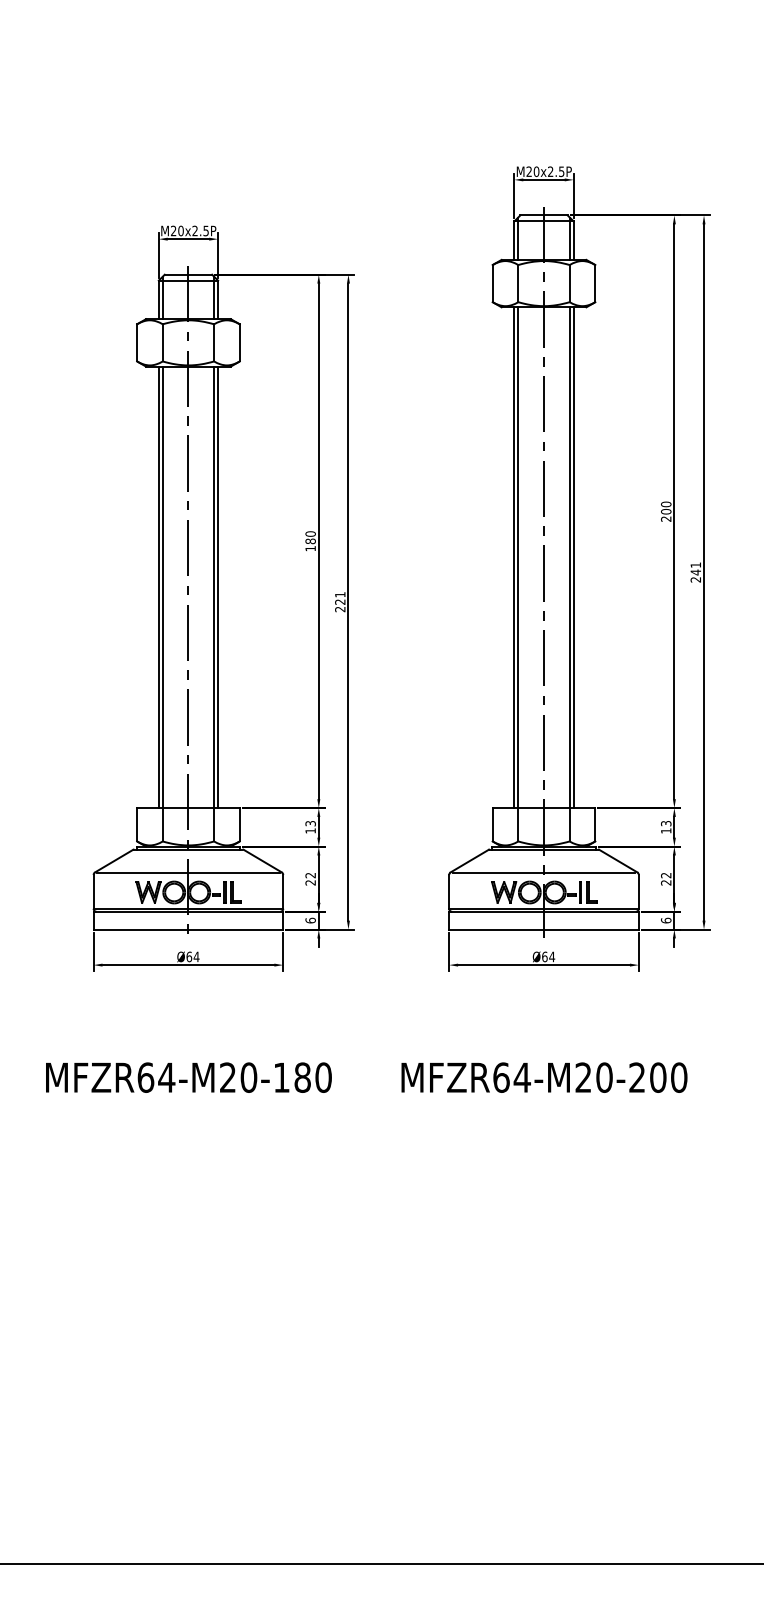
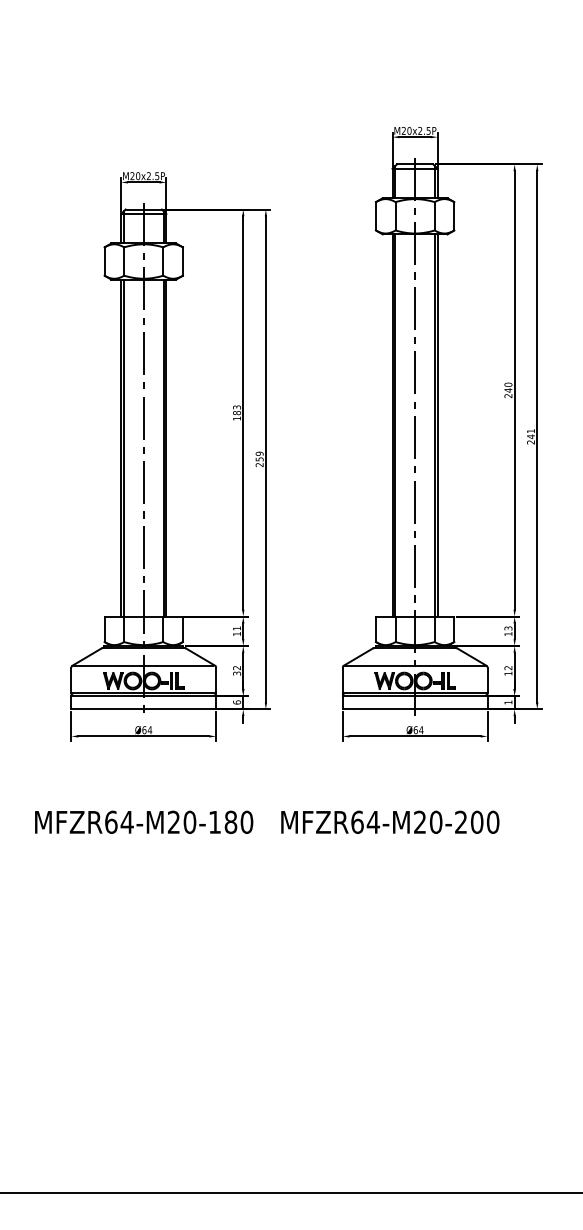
text: (666, 511) -> (508, 390), 200 -> 240
text: (310, 533) -> (236, 407), 180 -> 183
text: (340, 598) -> (259, 456), 221 -> 259
text: (310, 823) -> (236, 628), 13 -> 11
text: (310, 882) -> (236, 673), 22 -> 32
text: (666, 882) -> (508, 673), 22 -> 12
text: (666, 920) -> (508, 702), 6 -> 1
text: (544, 1077) -> (390, 822), moved

